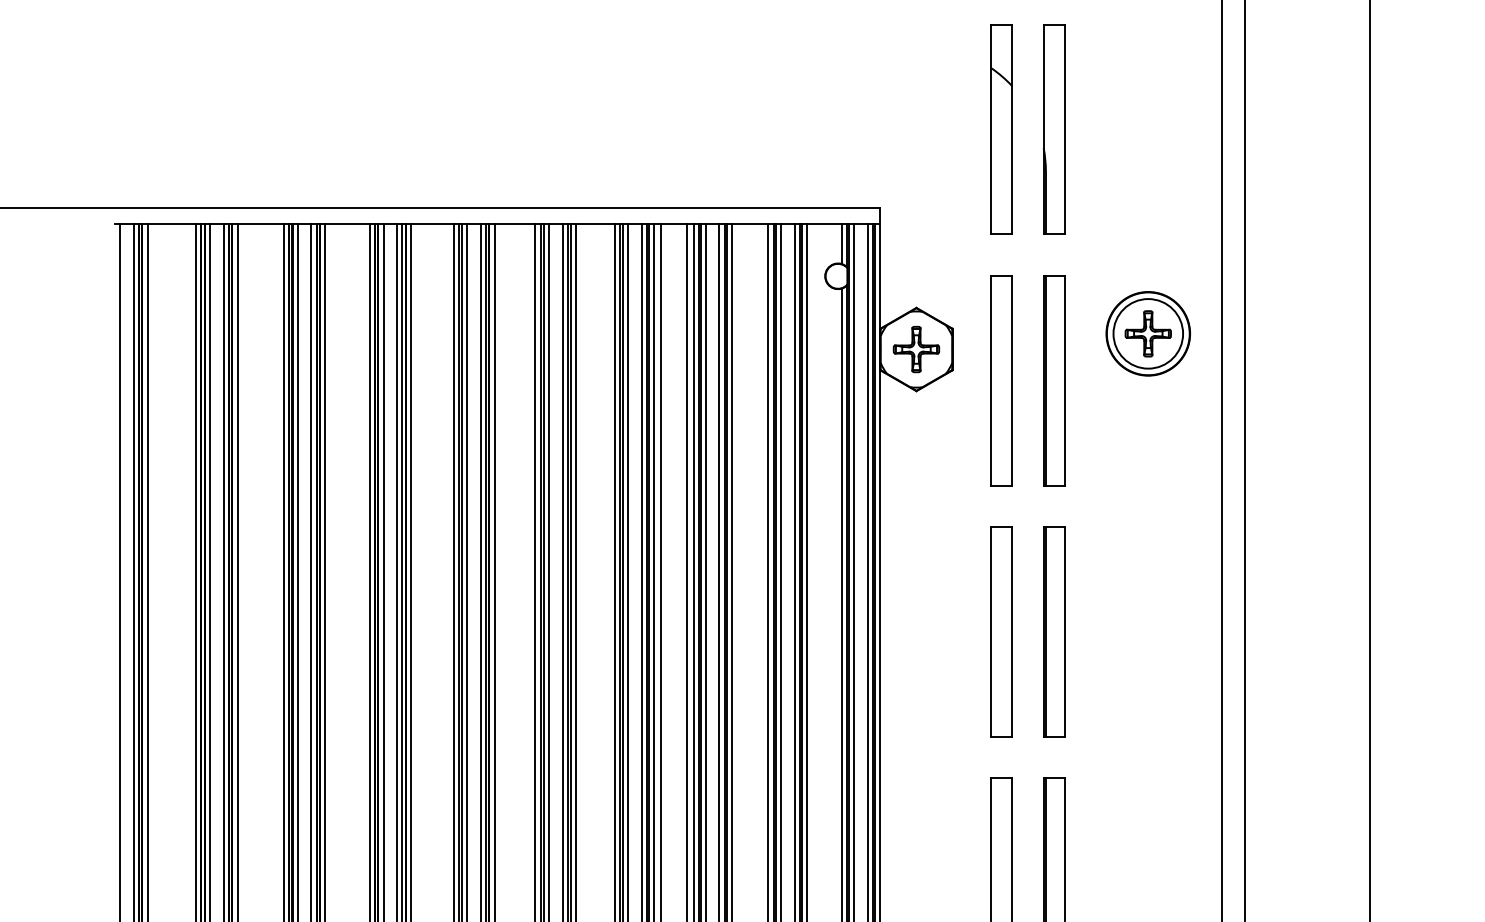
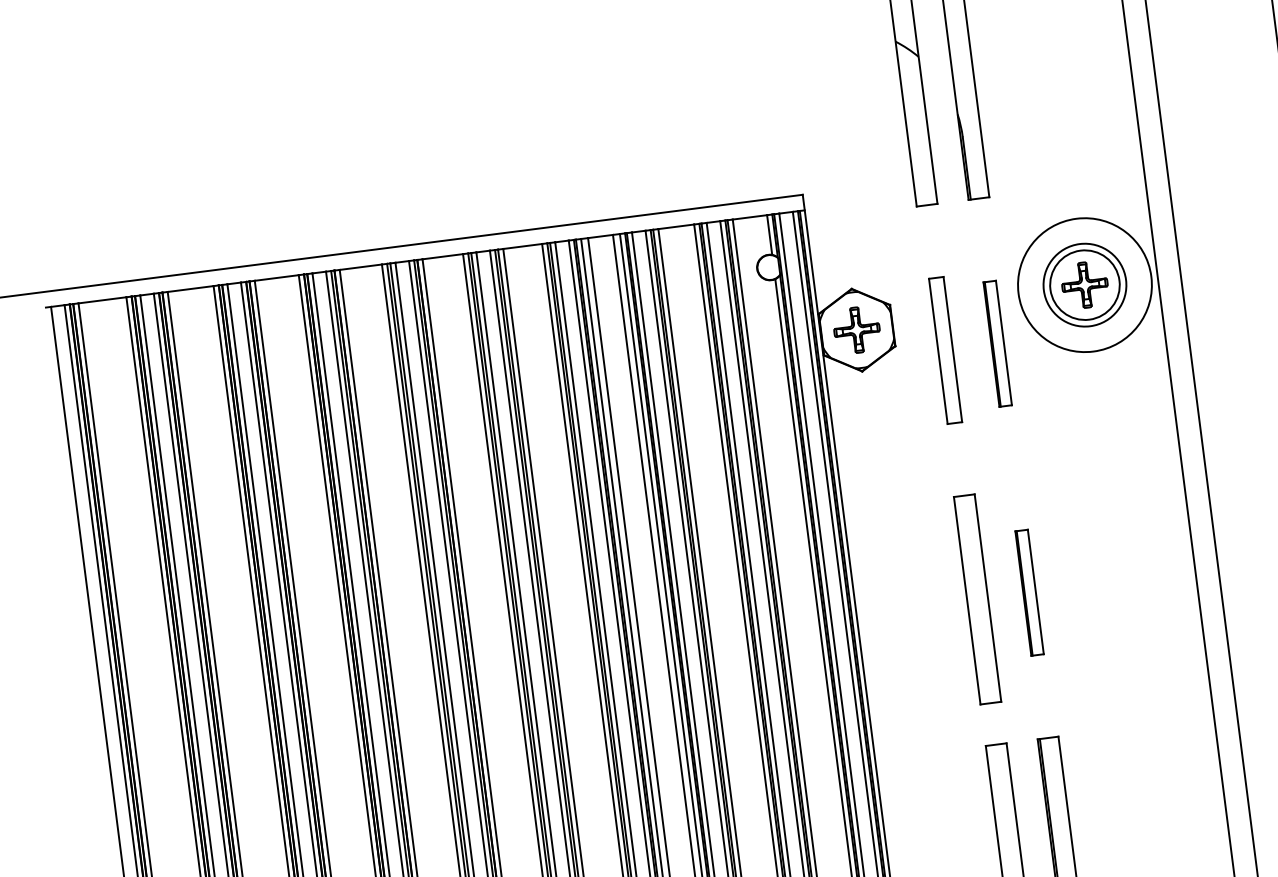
circle: (1148, 333) -> (1085, 284), size x1.6
part: (1001, 380) -> (945, 350), size x0.7
part: (1054, 380) -> (997, 343), size x0.6
part: (1054, 631) -> (1029, 592), size x0.6

